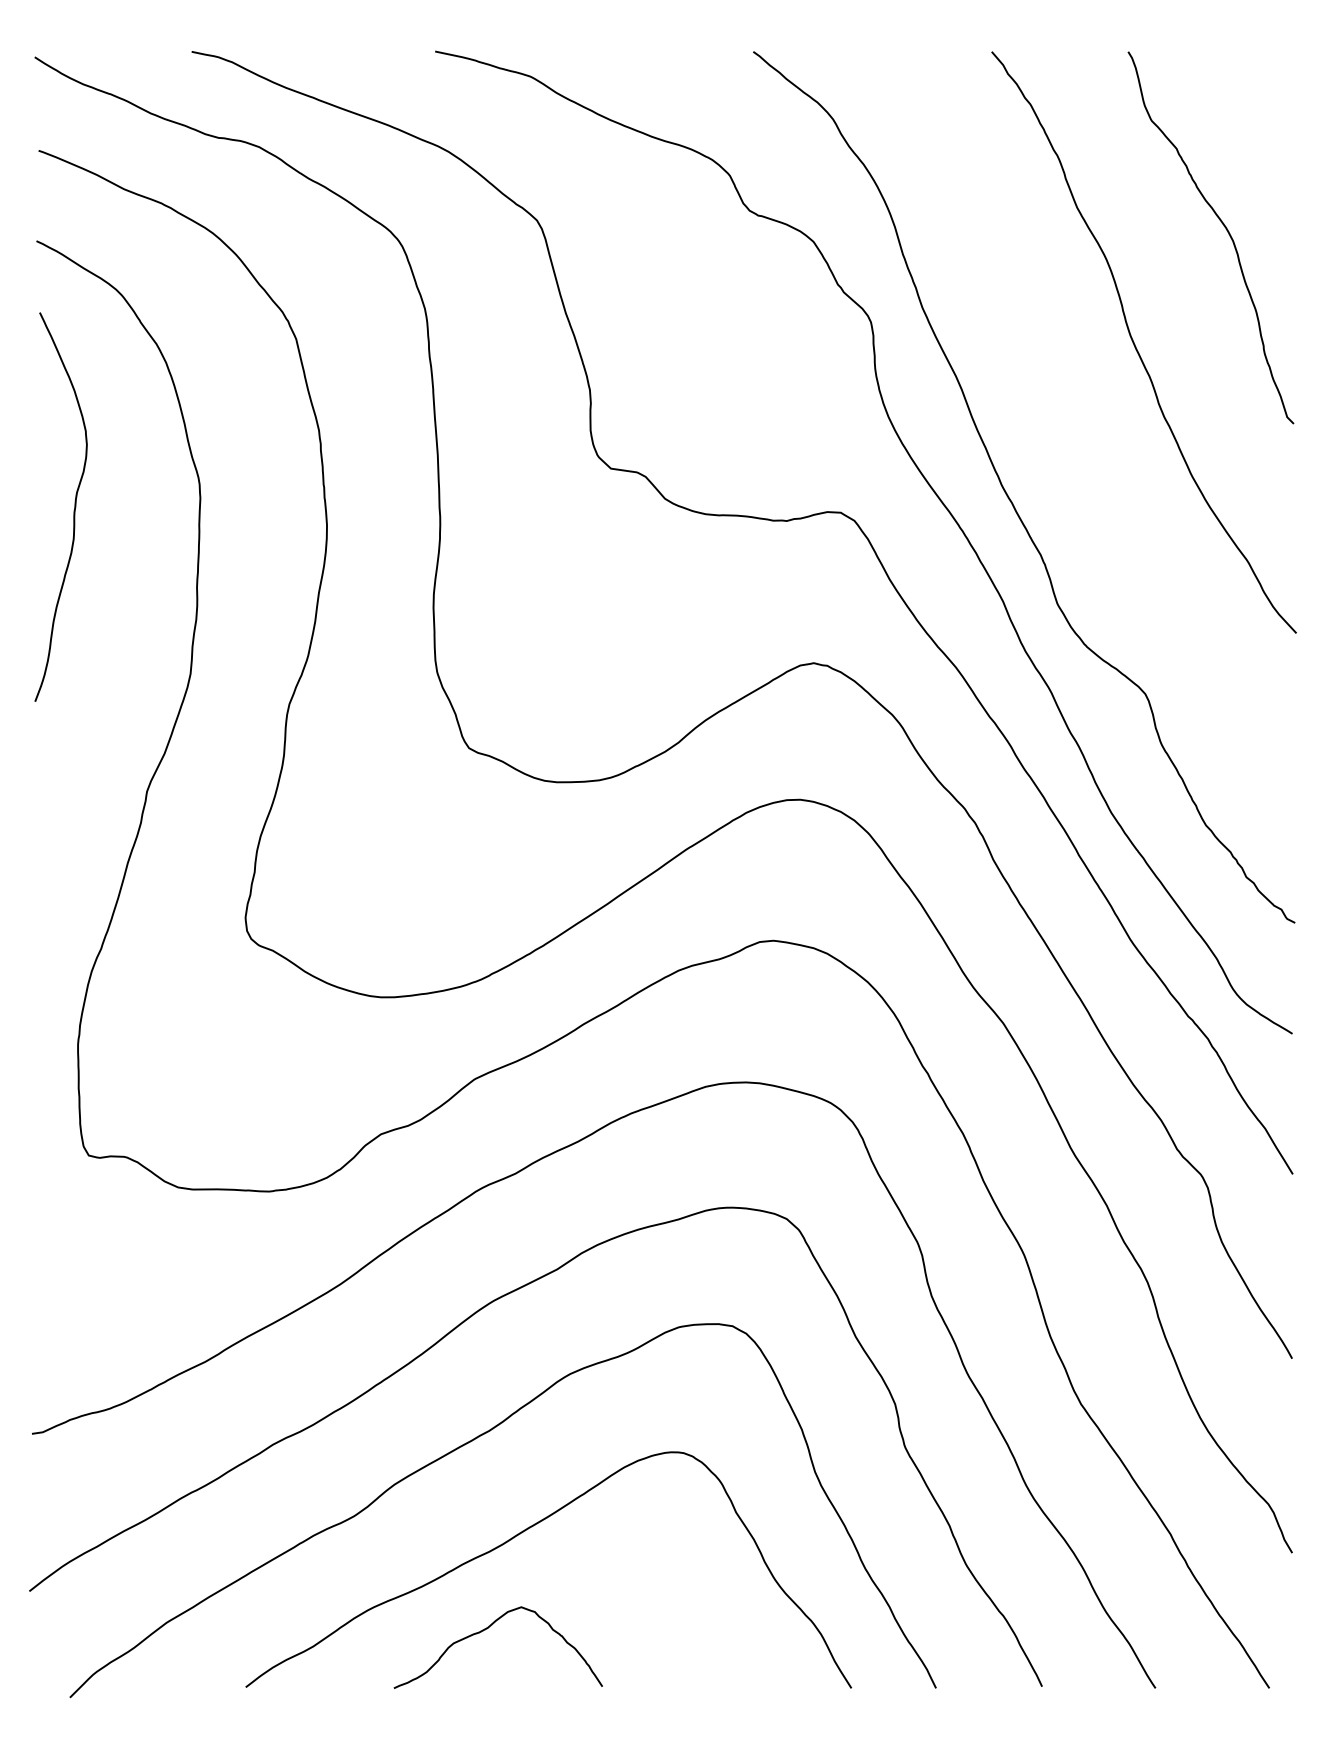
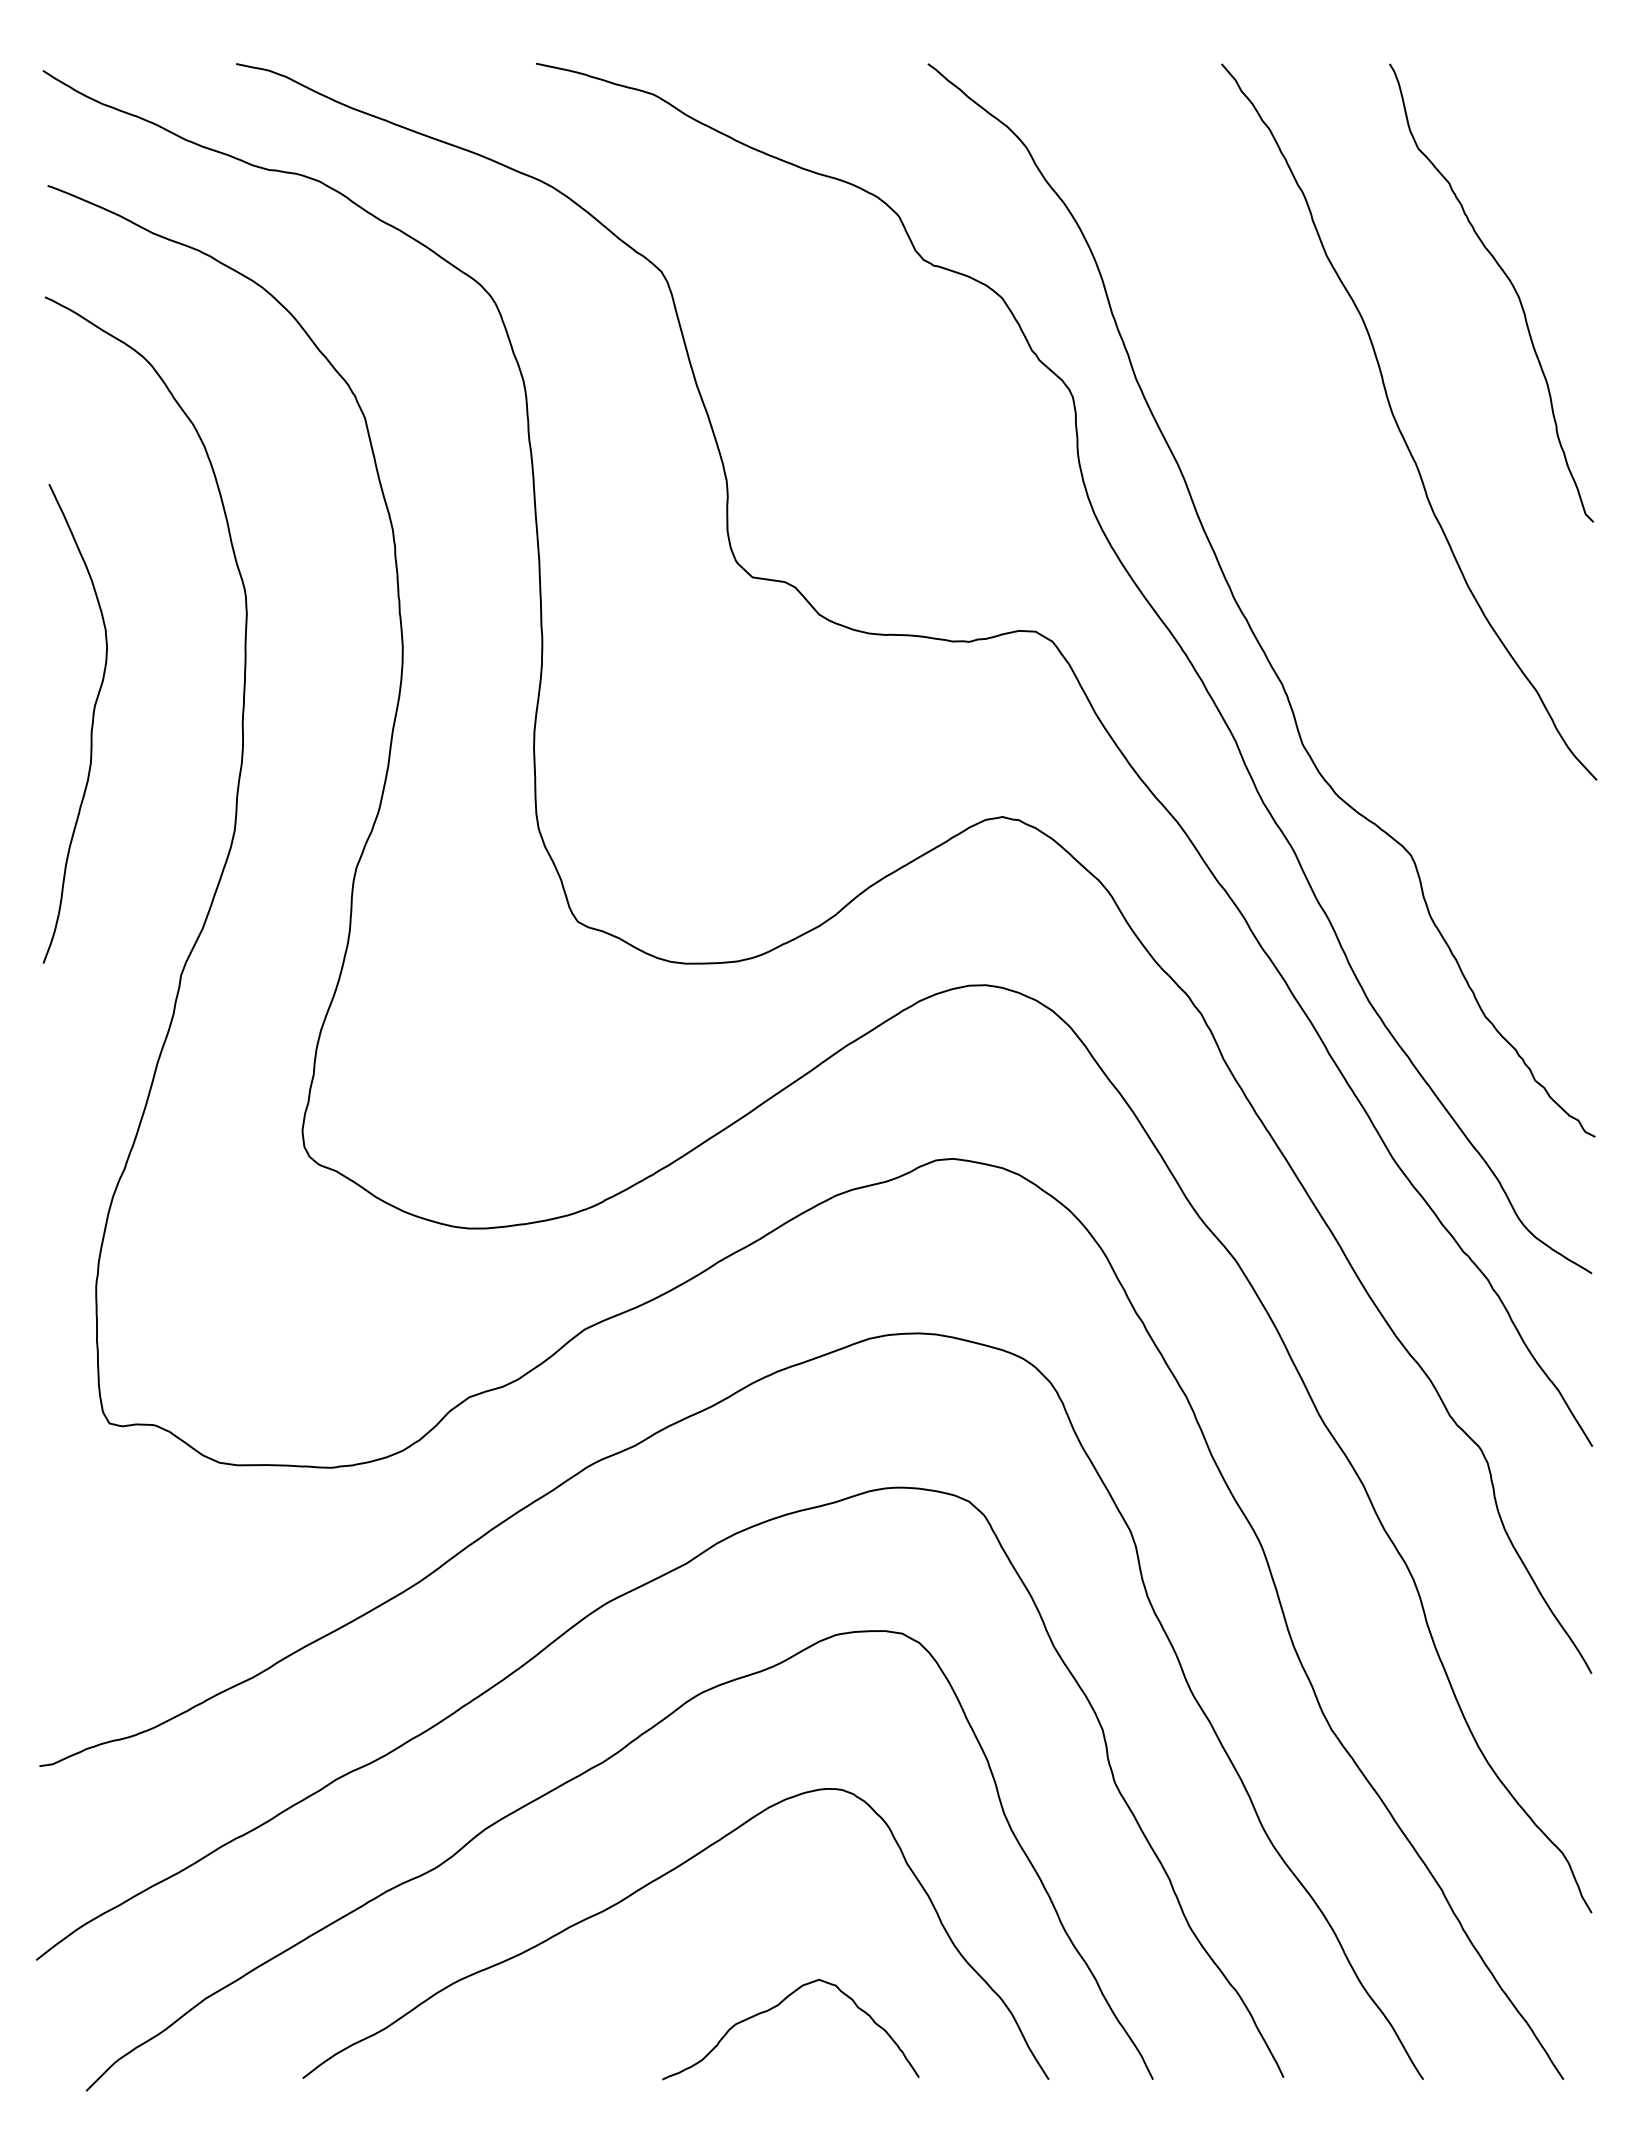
curve: (74, 506) -> (91, 723), moved
curve: (489, 1628) -> (779, 2005), moved

